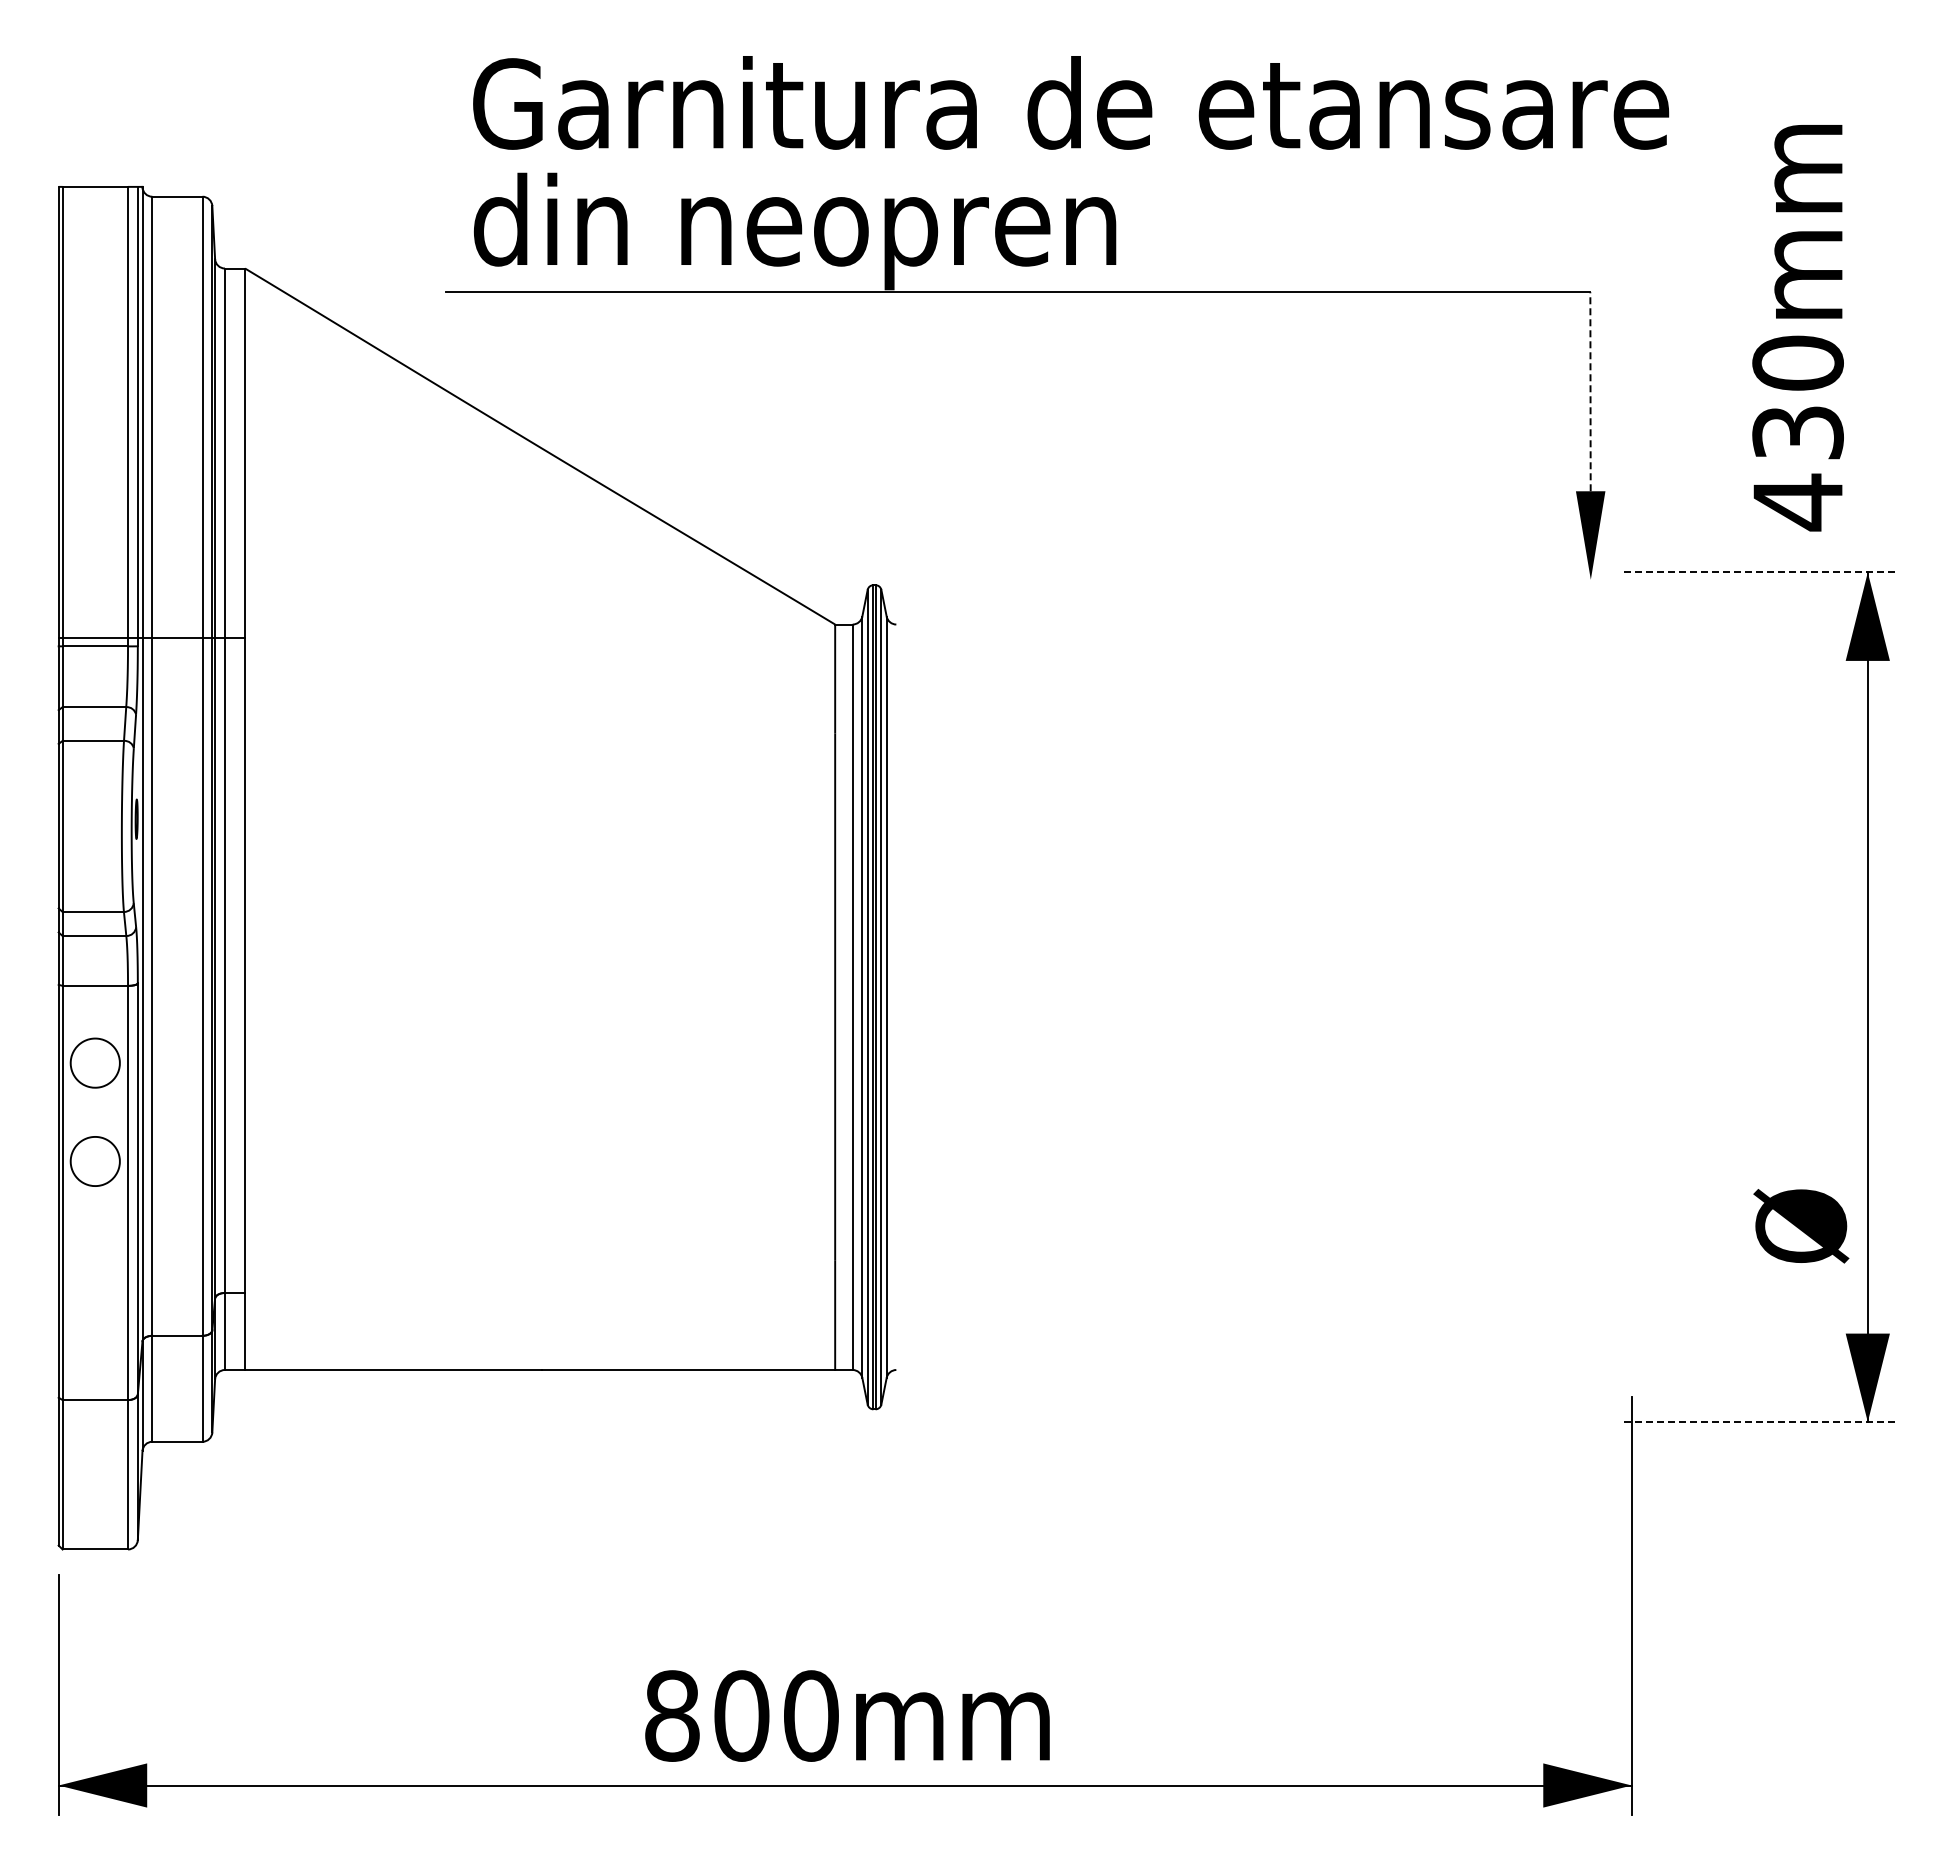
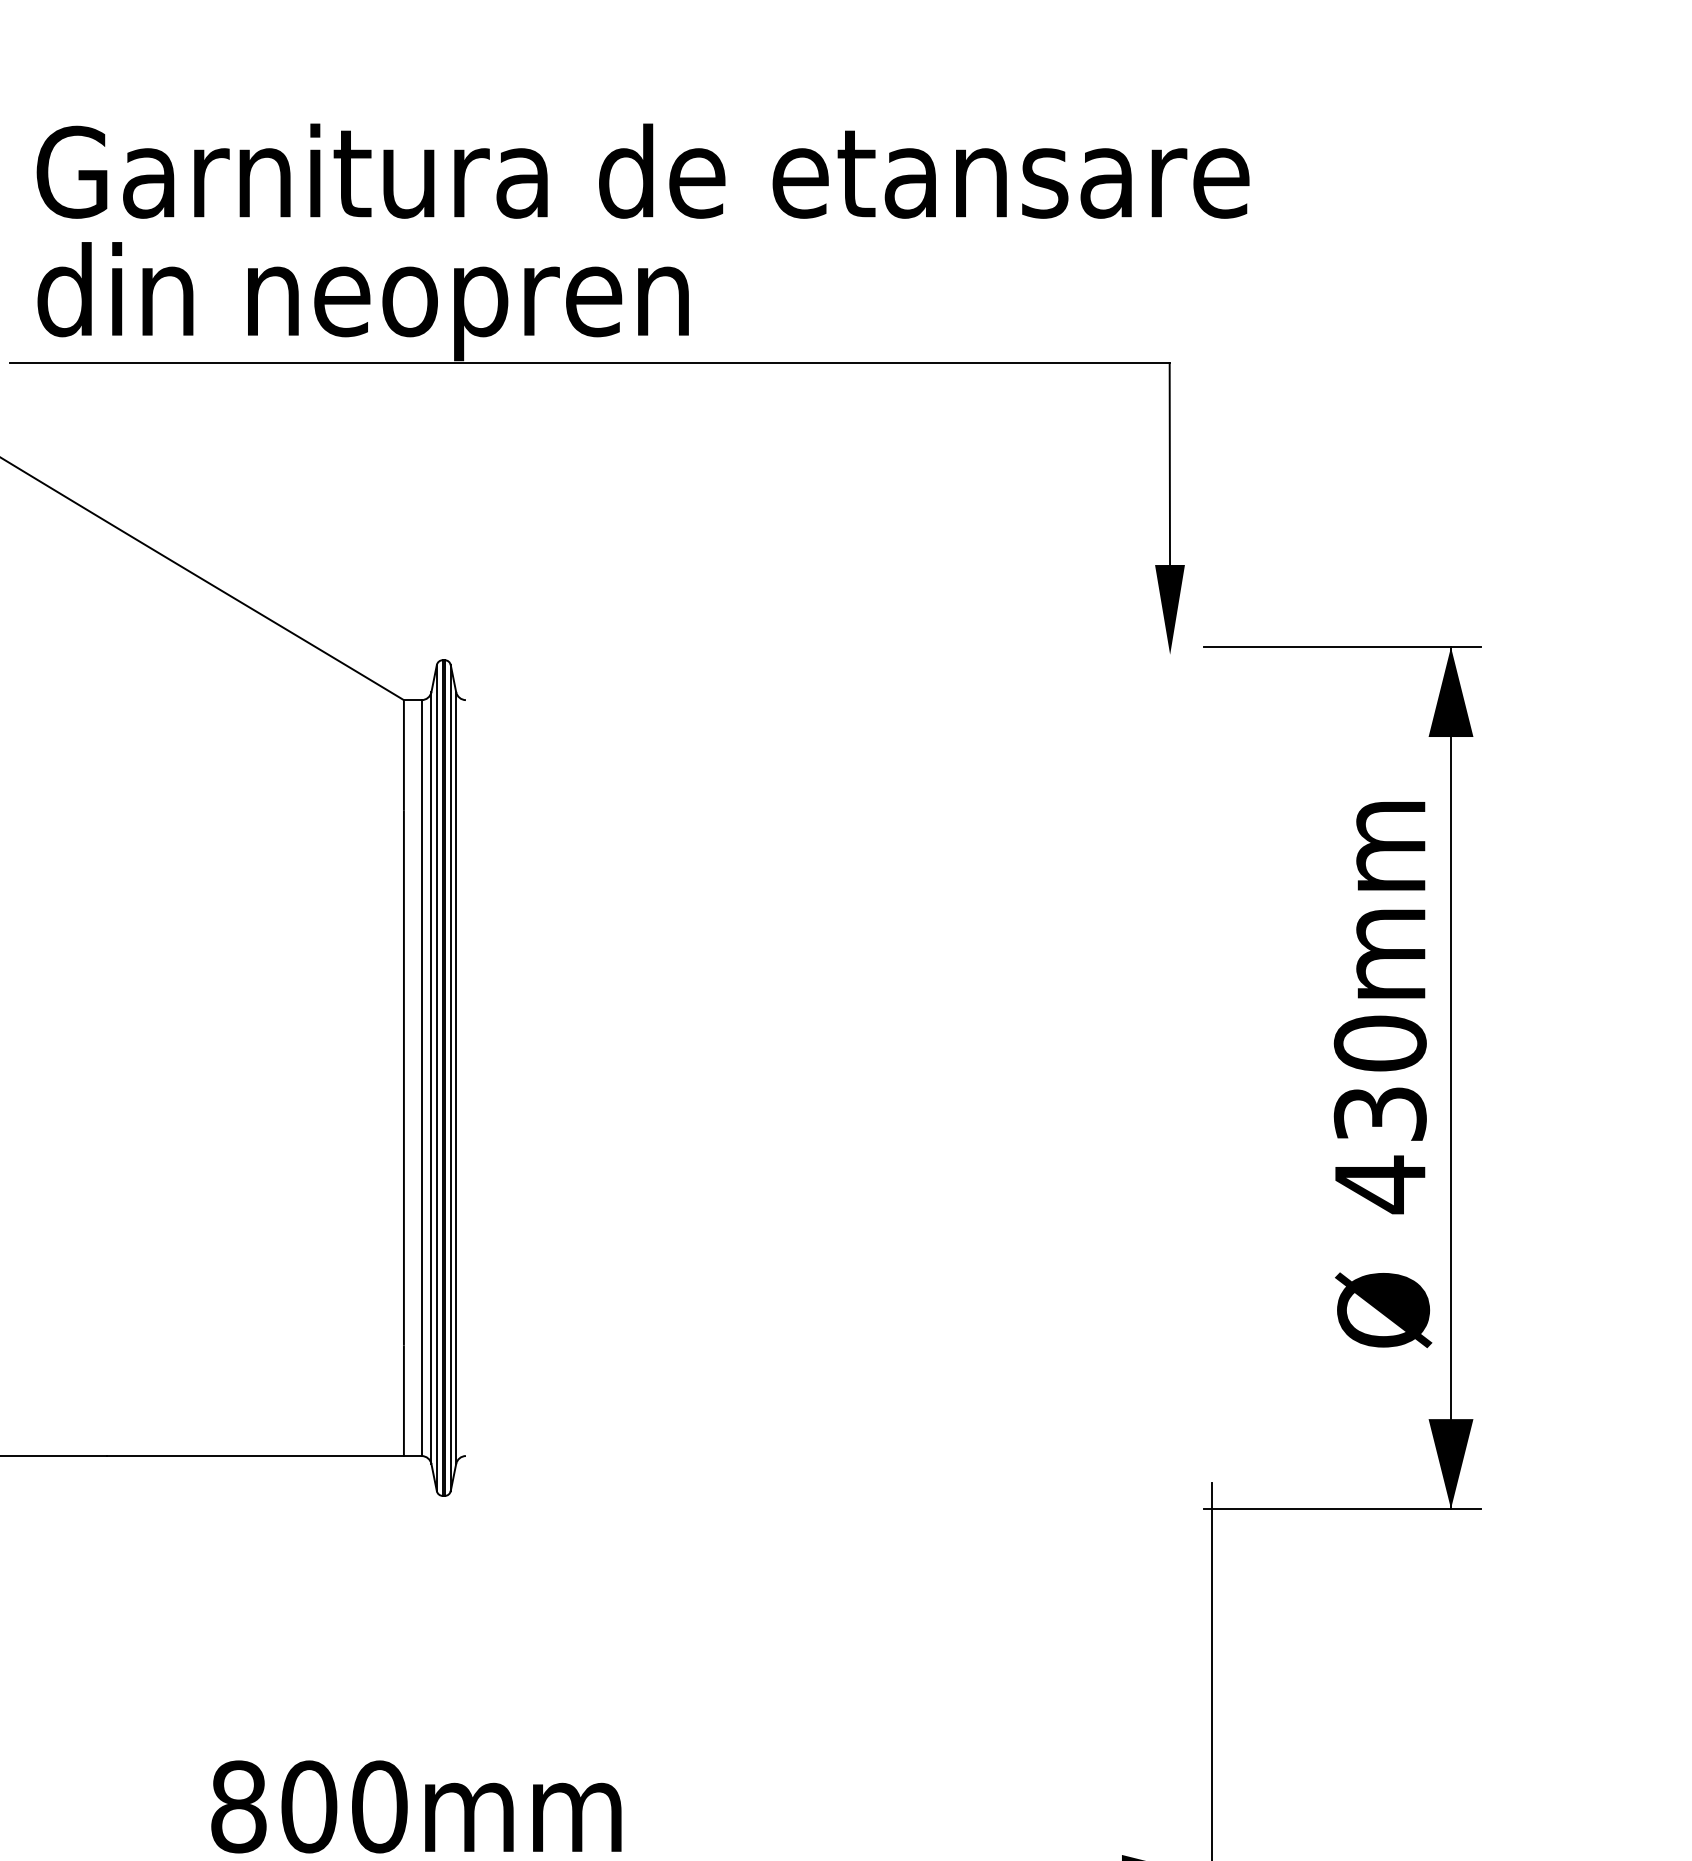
text: (1797, 328) -> (1379, 1008), moved
line: (1590, 391) -> (1169, 463), dashed -> solid
line: (1761, 572) -> (1343, 647), dashed -> solid
line: (1761, 1422) -> (1343, 1509), dashed -> solid

